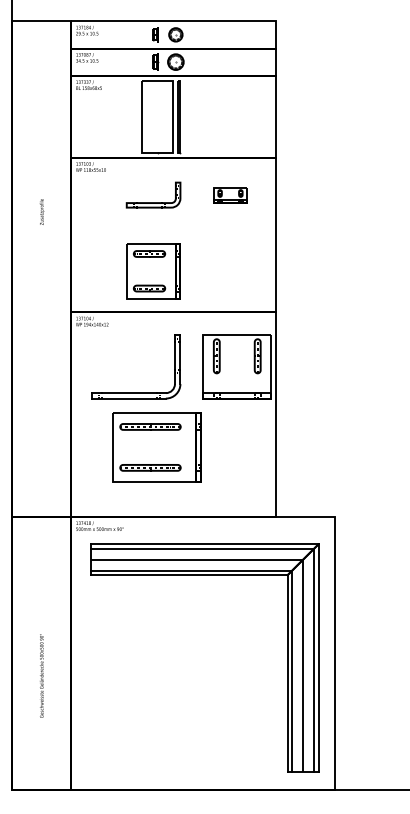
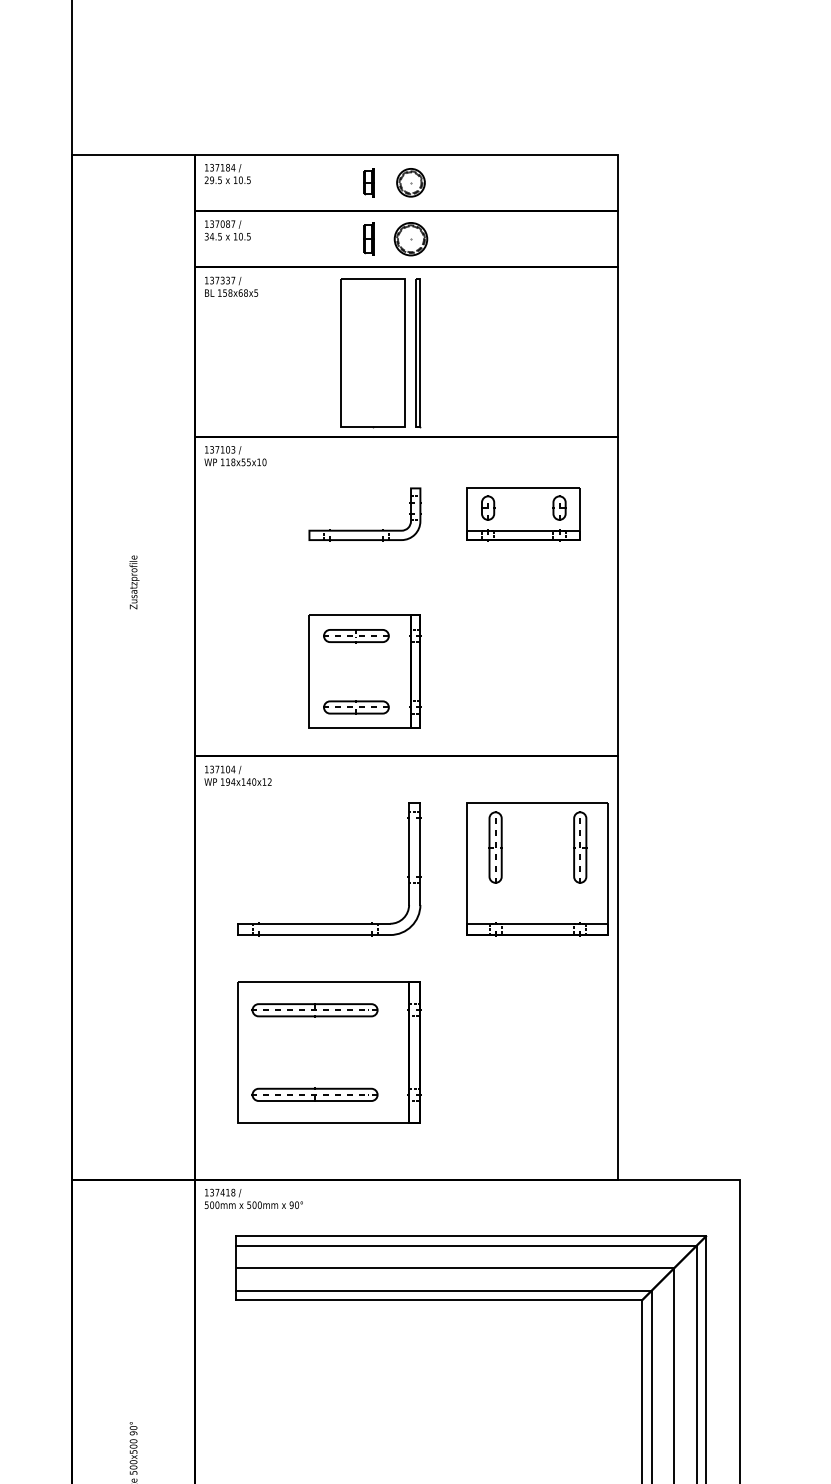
part: (230, 195) -> (523, 515), size x1.67
text: (41, 211) -> (133, 581), moved
part: (156, 447) -> (327, 1052), moved

